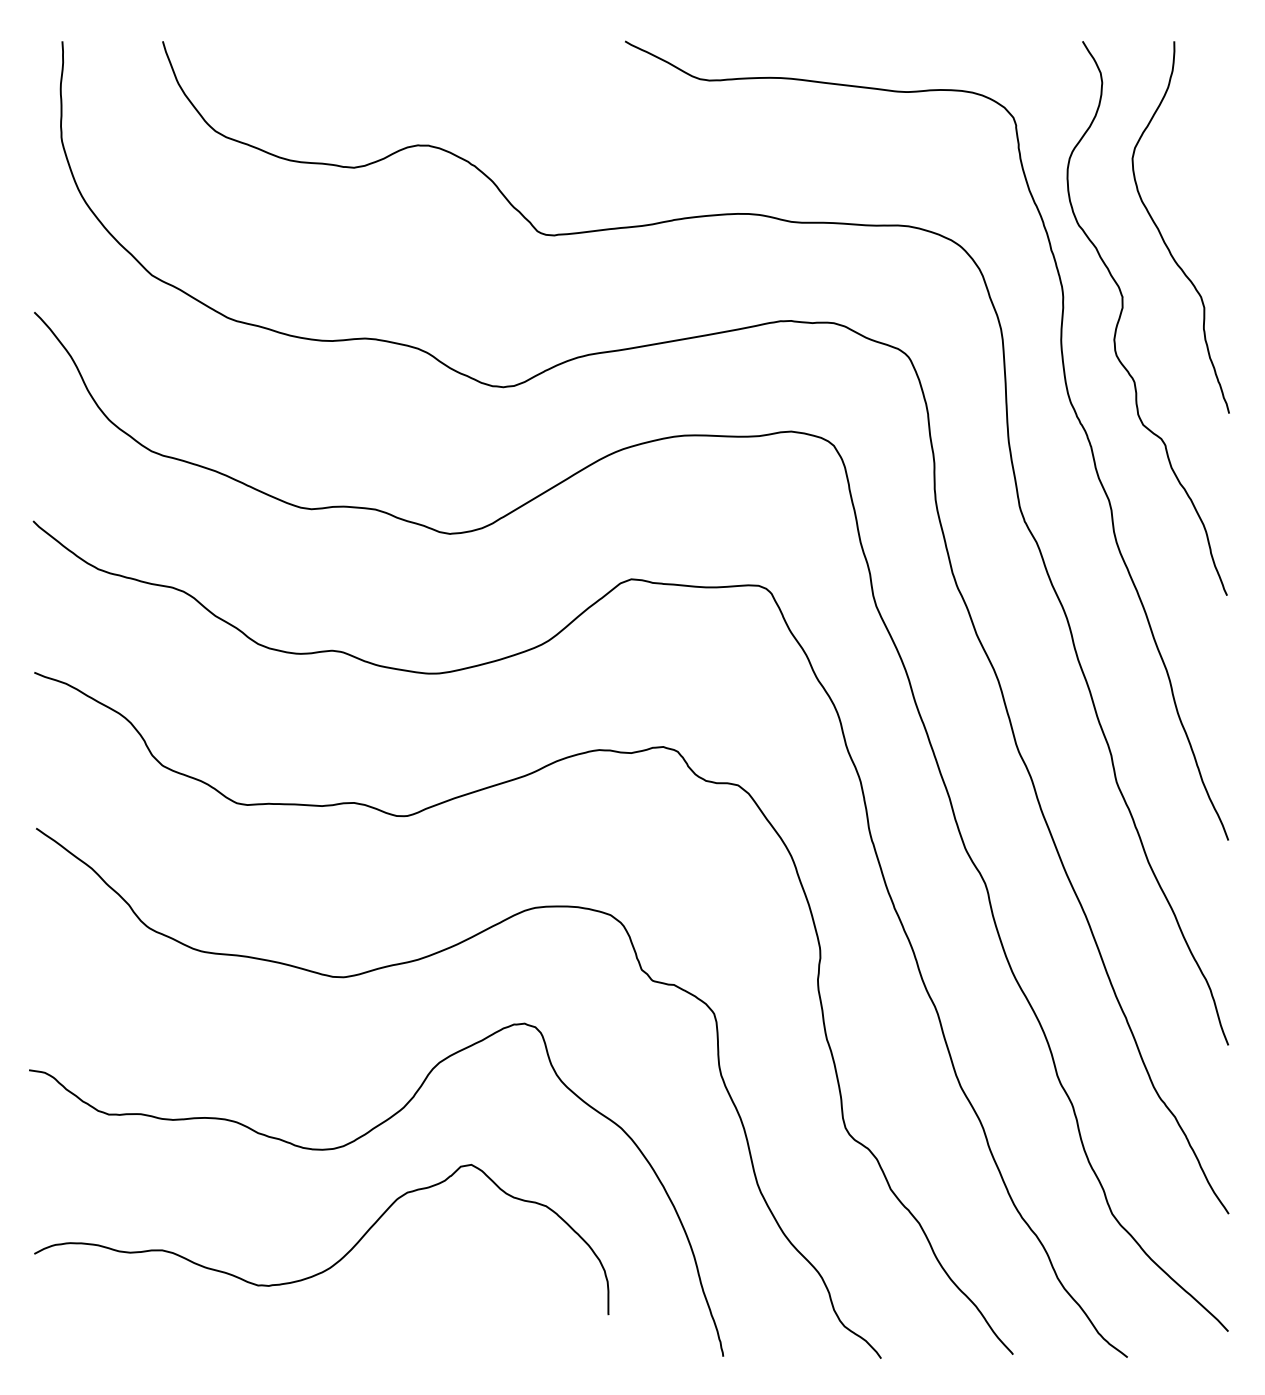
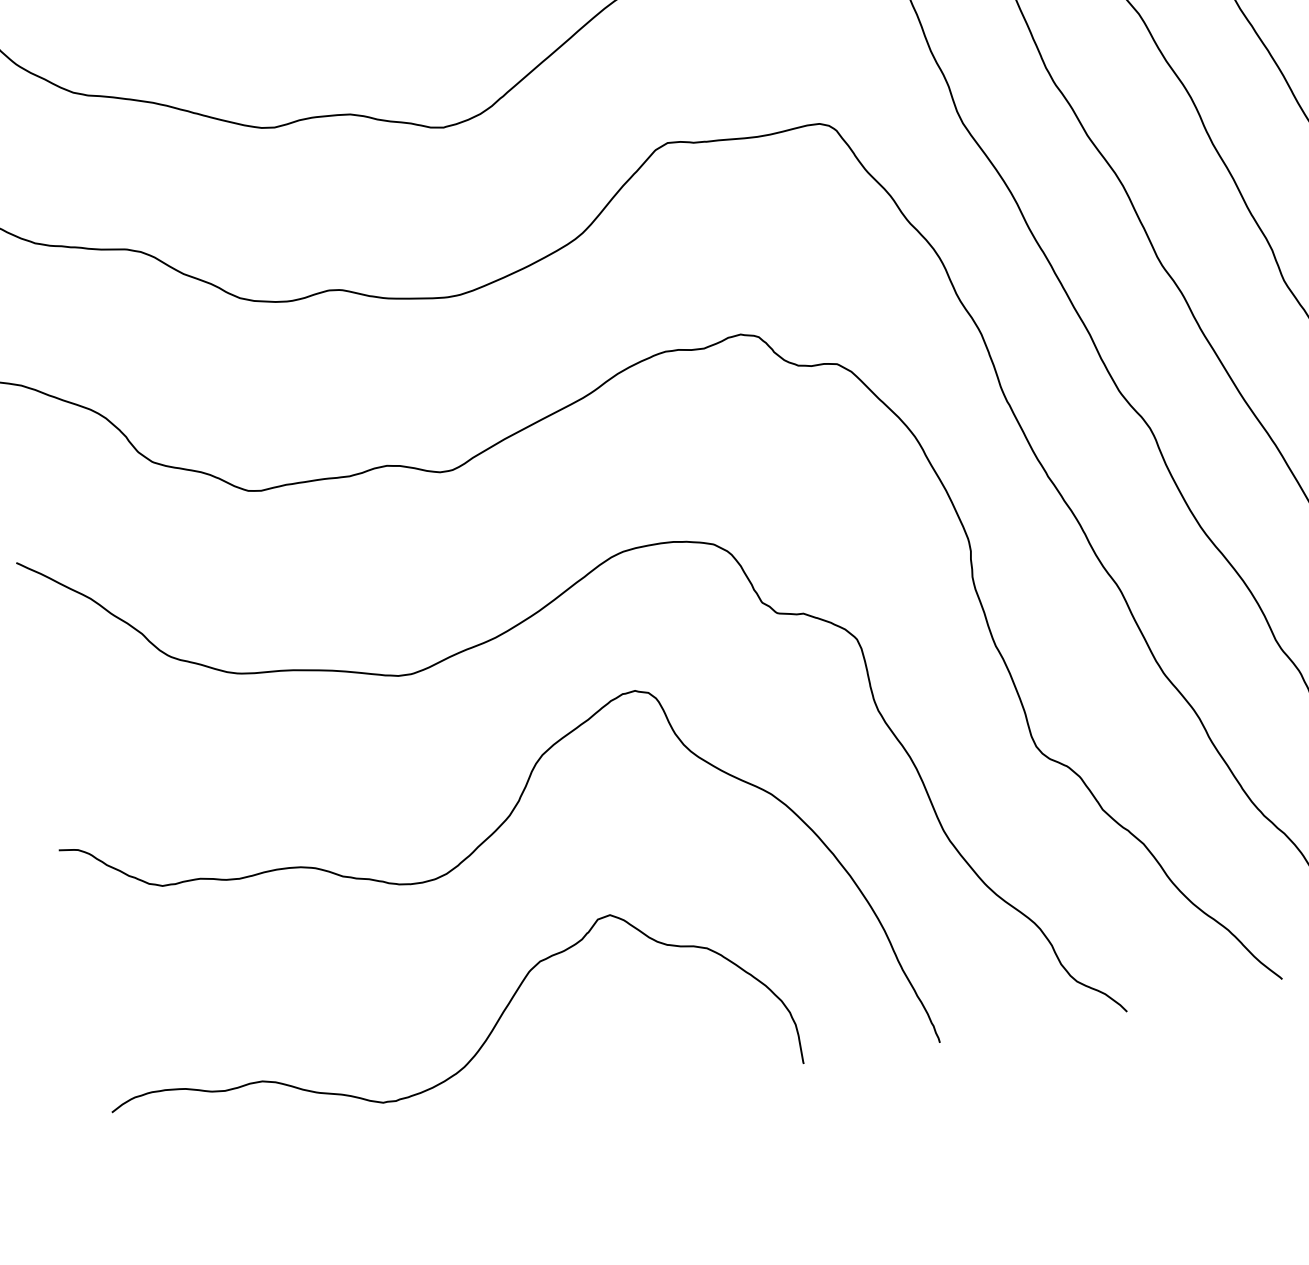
curve: (336, 1261) -> (470, 1057), moved

